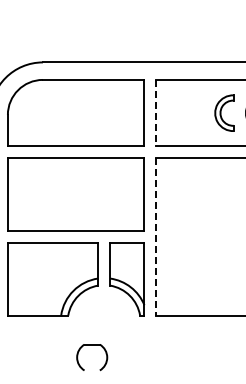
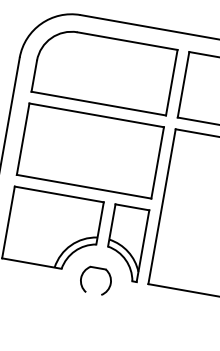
line: (156, 113) -> (183, 85), dashed -> solid
line: (156, 236) -> (162, 206), dashed -> solid
part: (92, 345) -> (98, 269), moved

